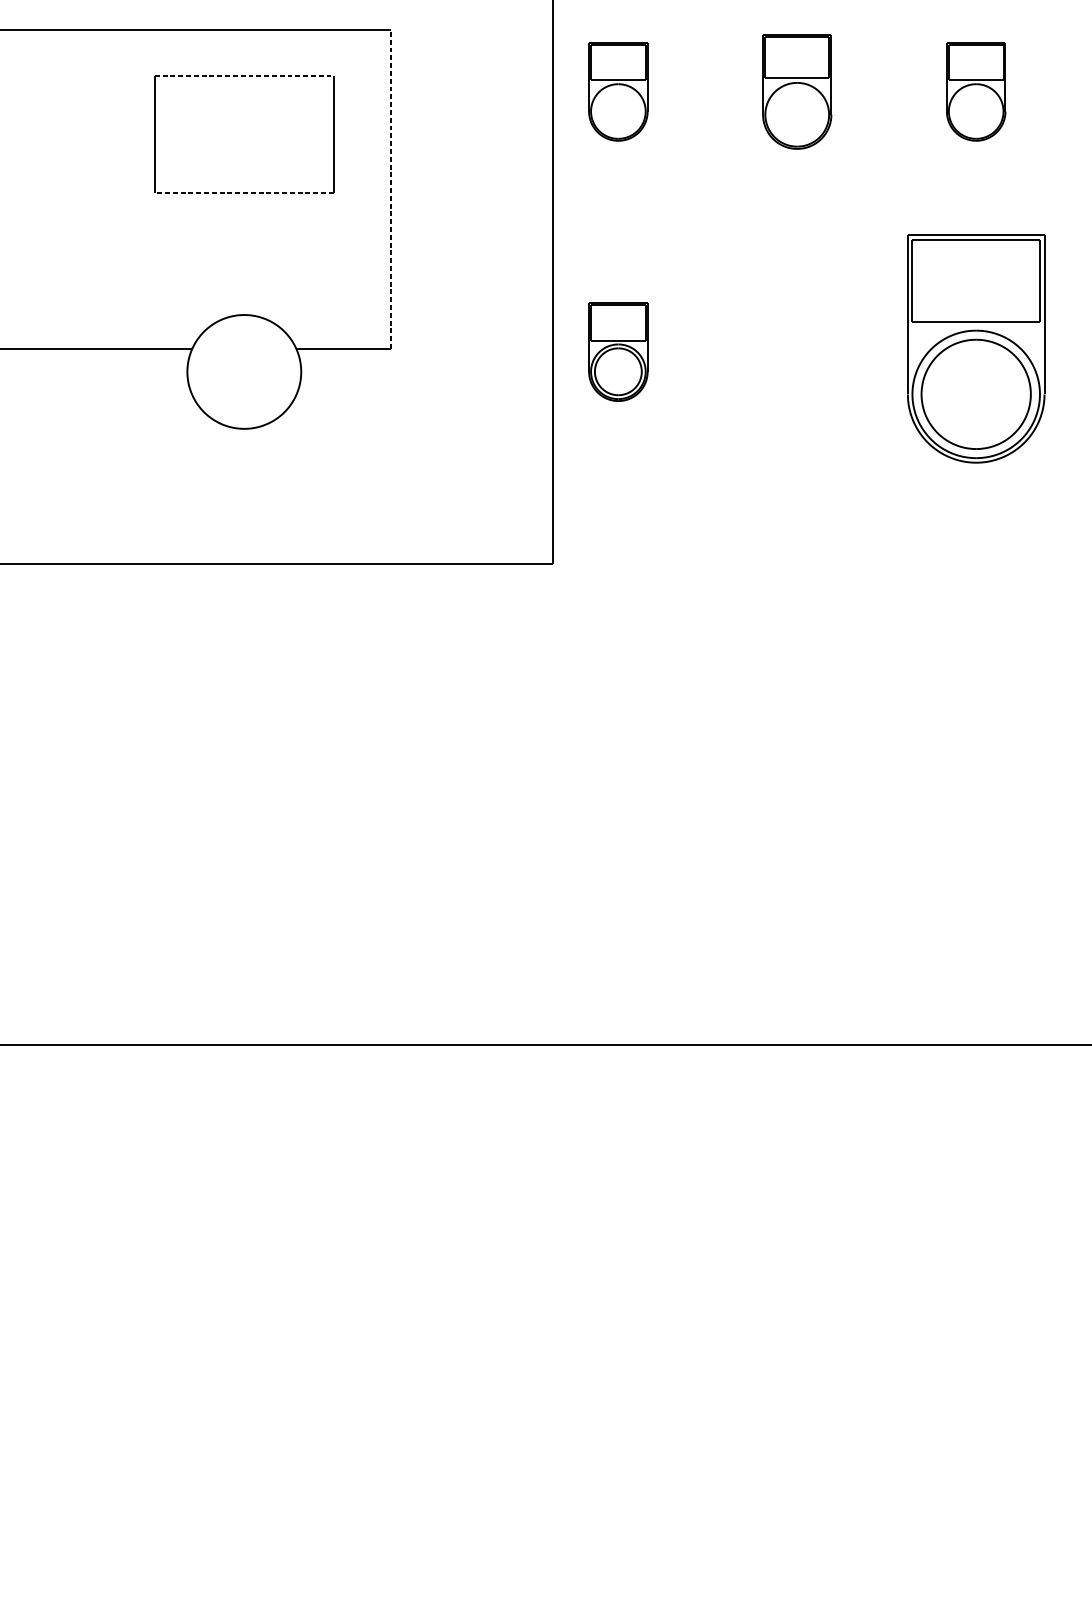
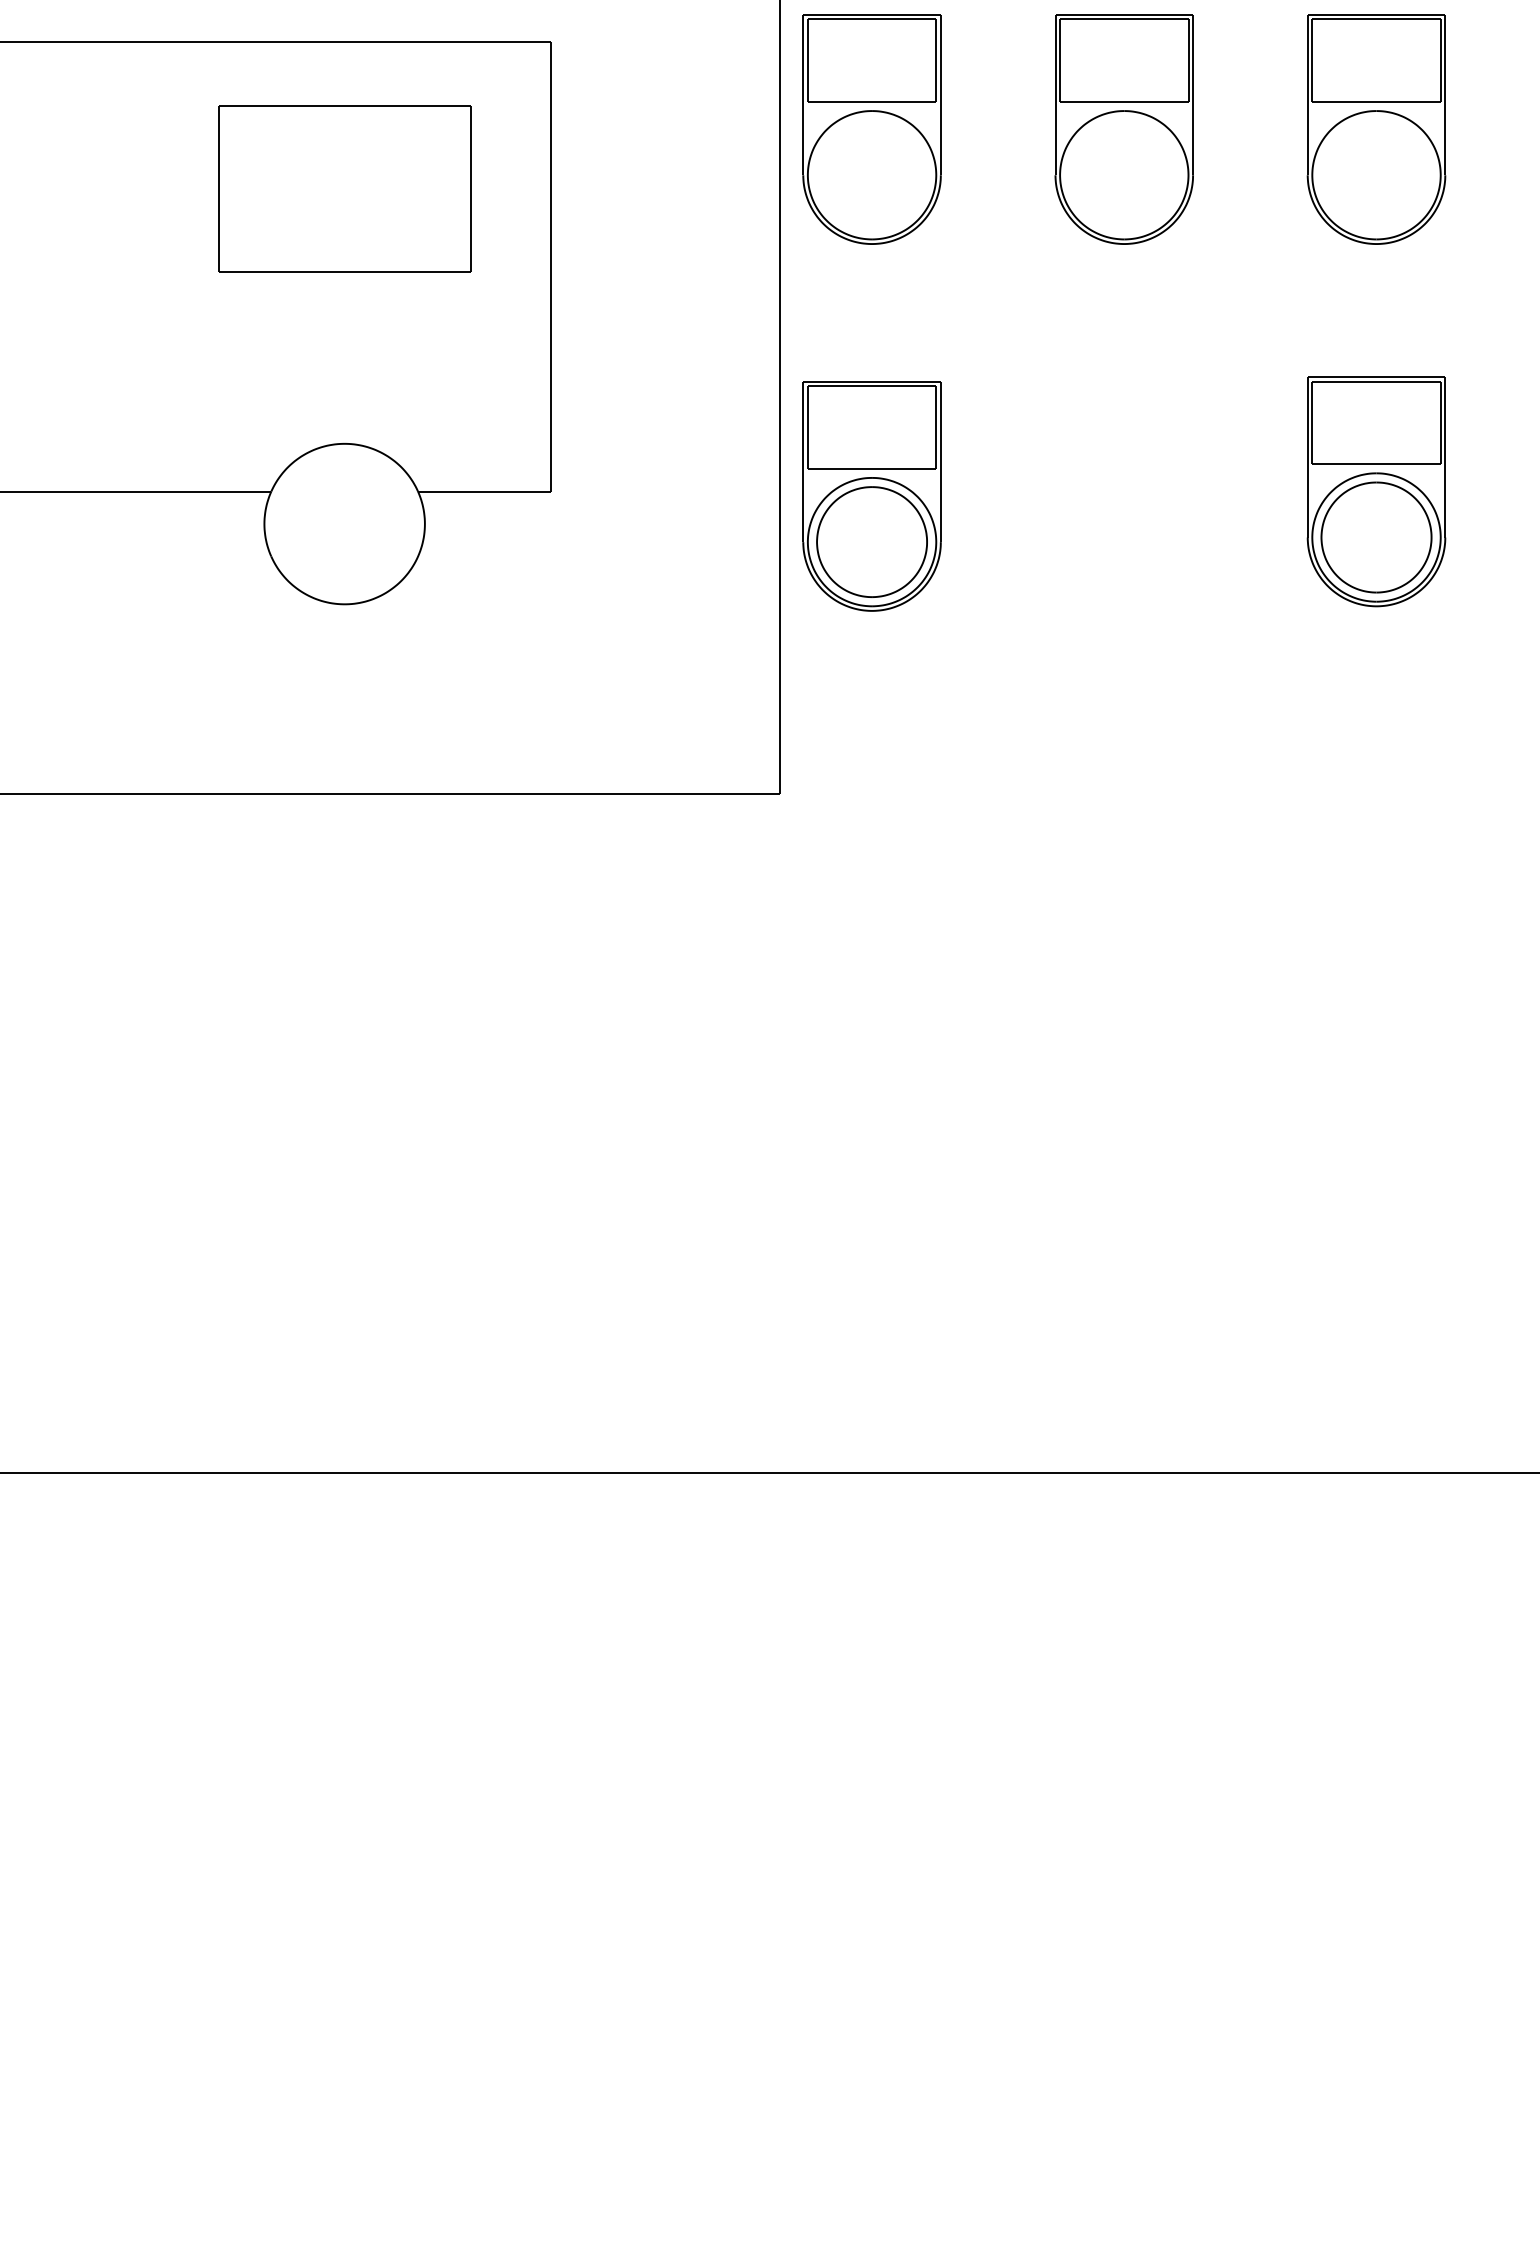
line: (244, 75) -> (345, 106), dashed -> solid
part: (617, 92) -> (871, 129), size x1.67
part: (796, 92) -> (1123, 129), size x1.43
part: (976, 92) -> (1376, 129), size x1.67
line: (391, 189) -> (551, 266), dashed -> solid
line: (244, 192) -> (344, 271), dashed -> solid
part: (976, 348) -> (1376, 491), size x0.71
part: (617, 352) -> (871, 496), size x1.67

